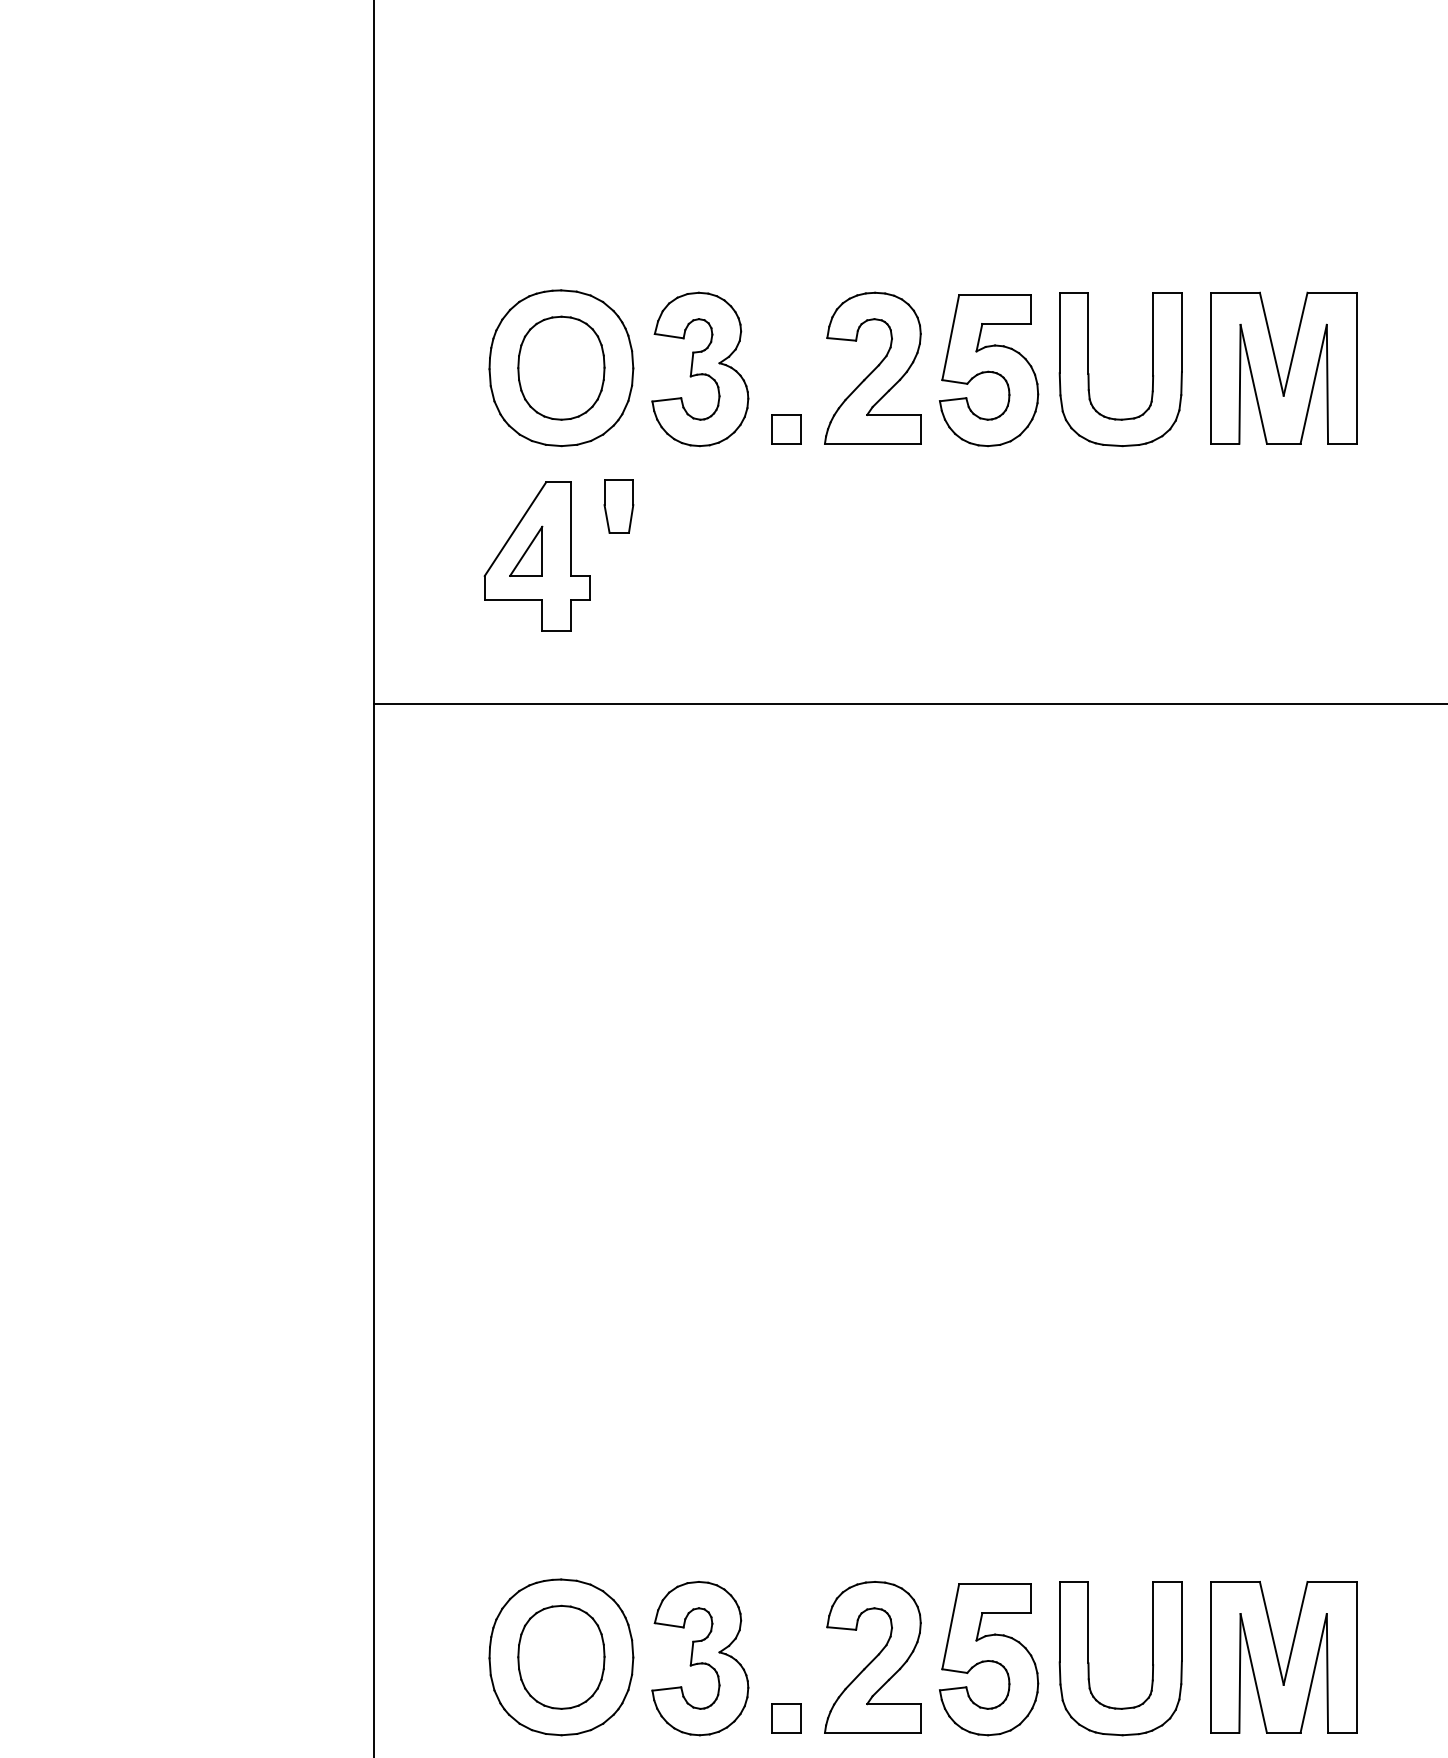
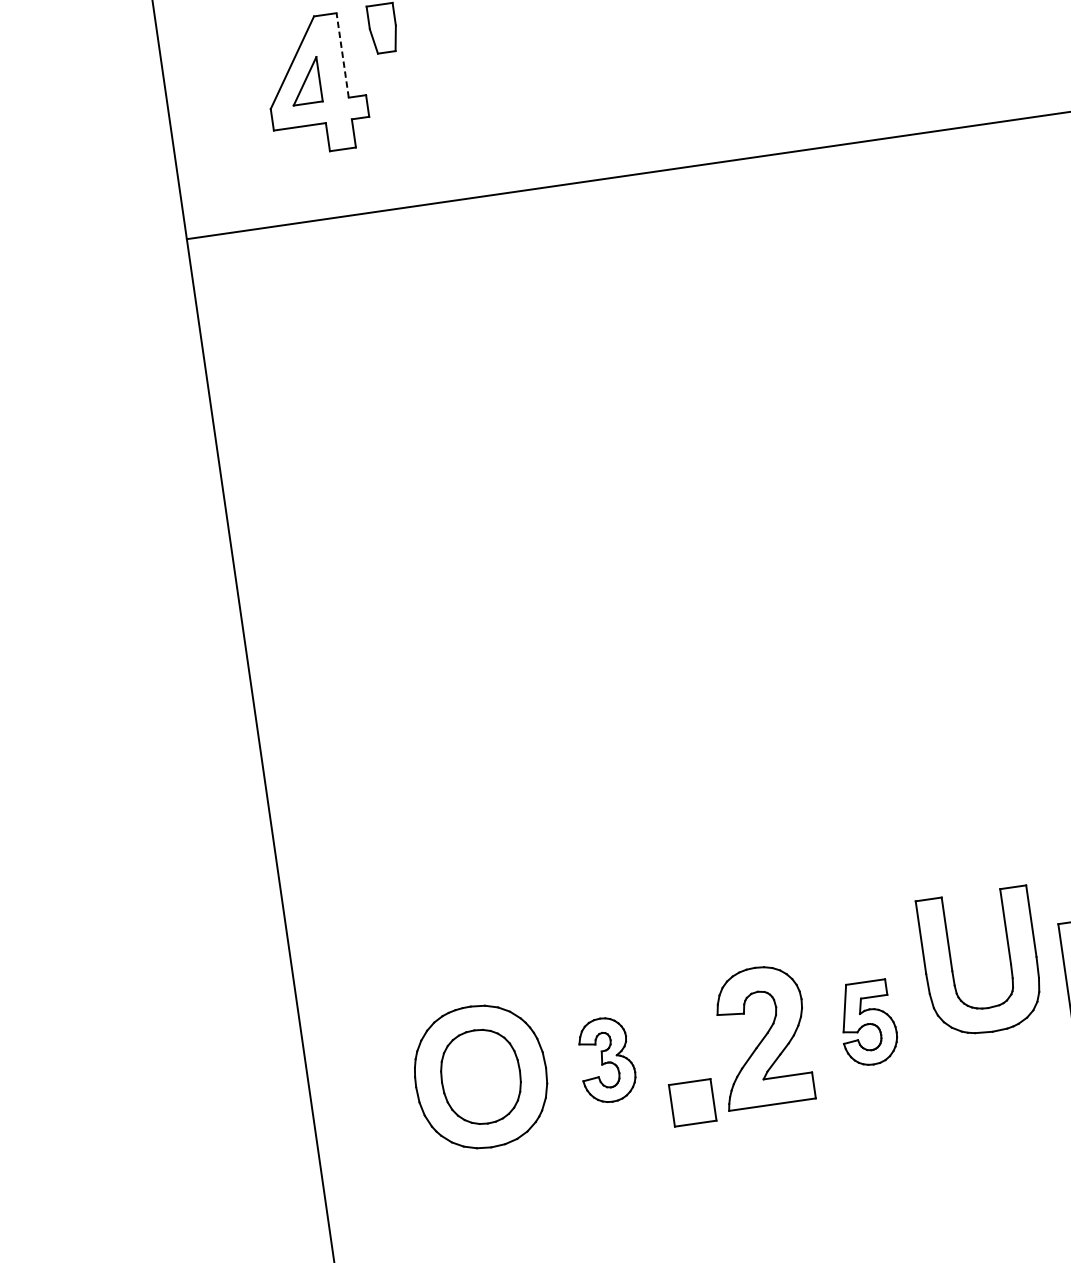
line: (571, 529) -> (343, 55), solid -> dashed
part: (700, 1658) -> (606, 1059), size x0.6
part: (989, 1659) -> (868, 1023), size x0.6
part: (1089, 1662) -> (953, 970), moved
part: (786, 1718) -> (692, 1102), size x1.6

